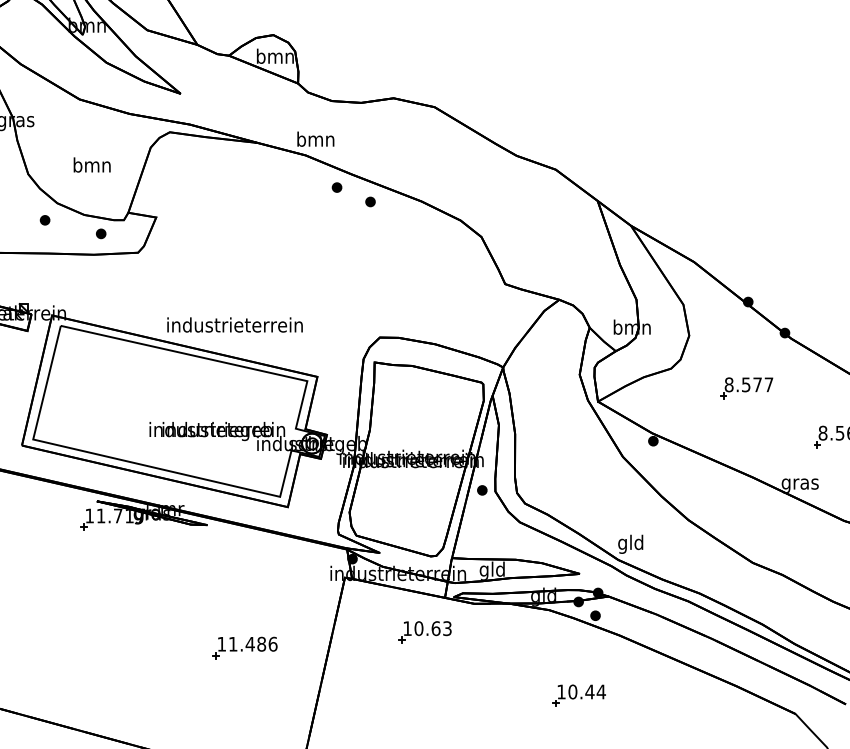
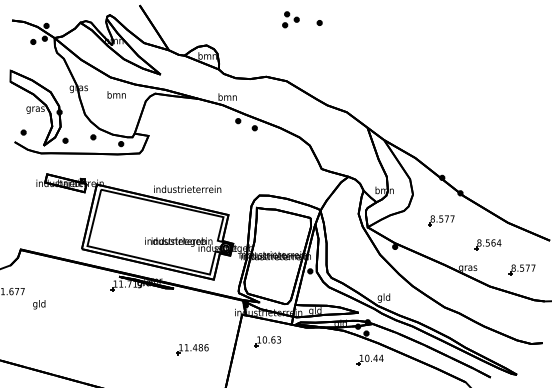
text: (91, 164) -> (116, 94), moved
part: (424, 631) -> (267, 341), moved
part: (577, 694) -> (369, 359), moved

